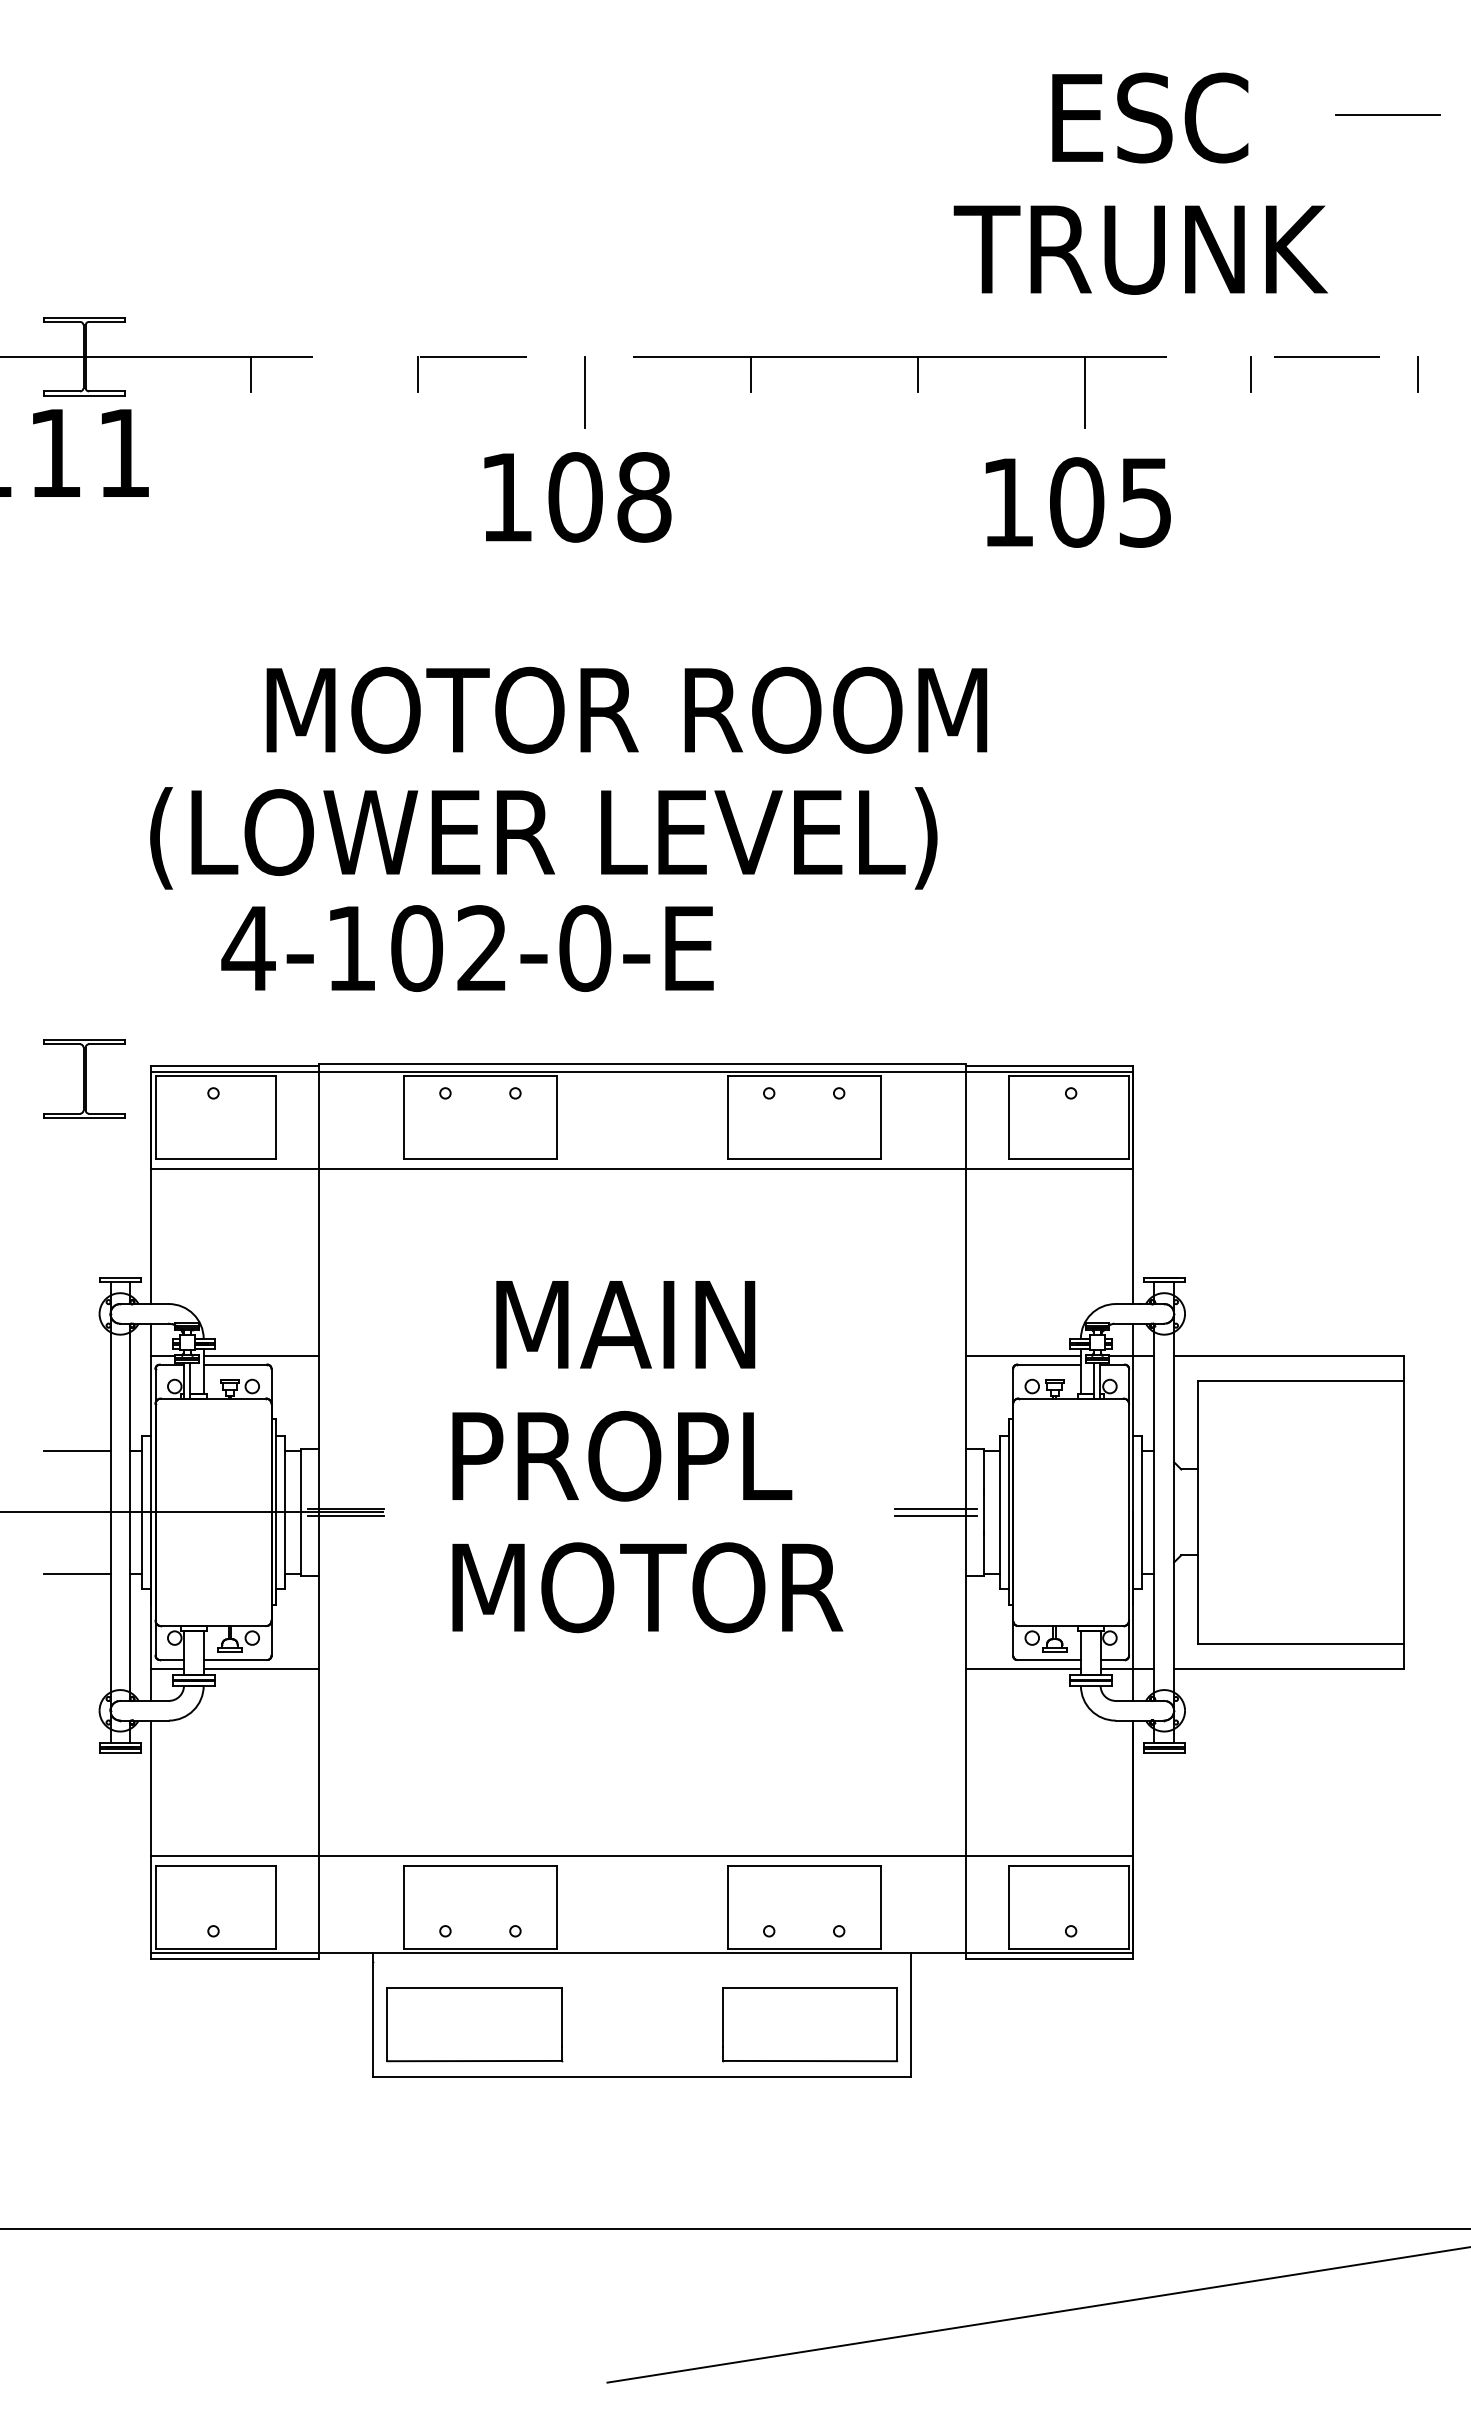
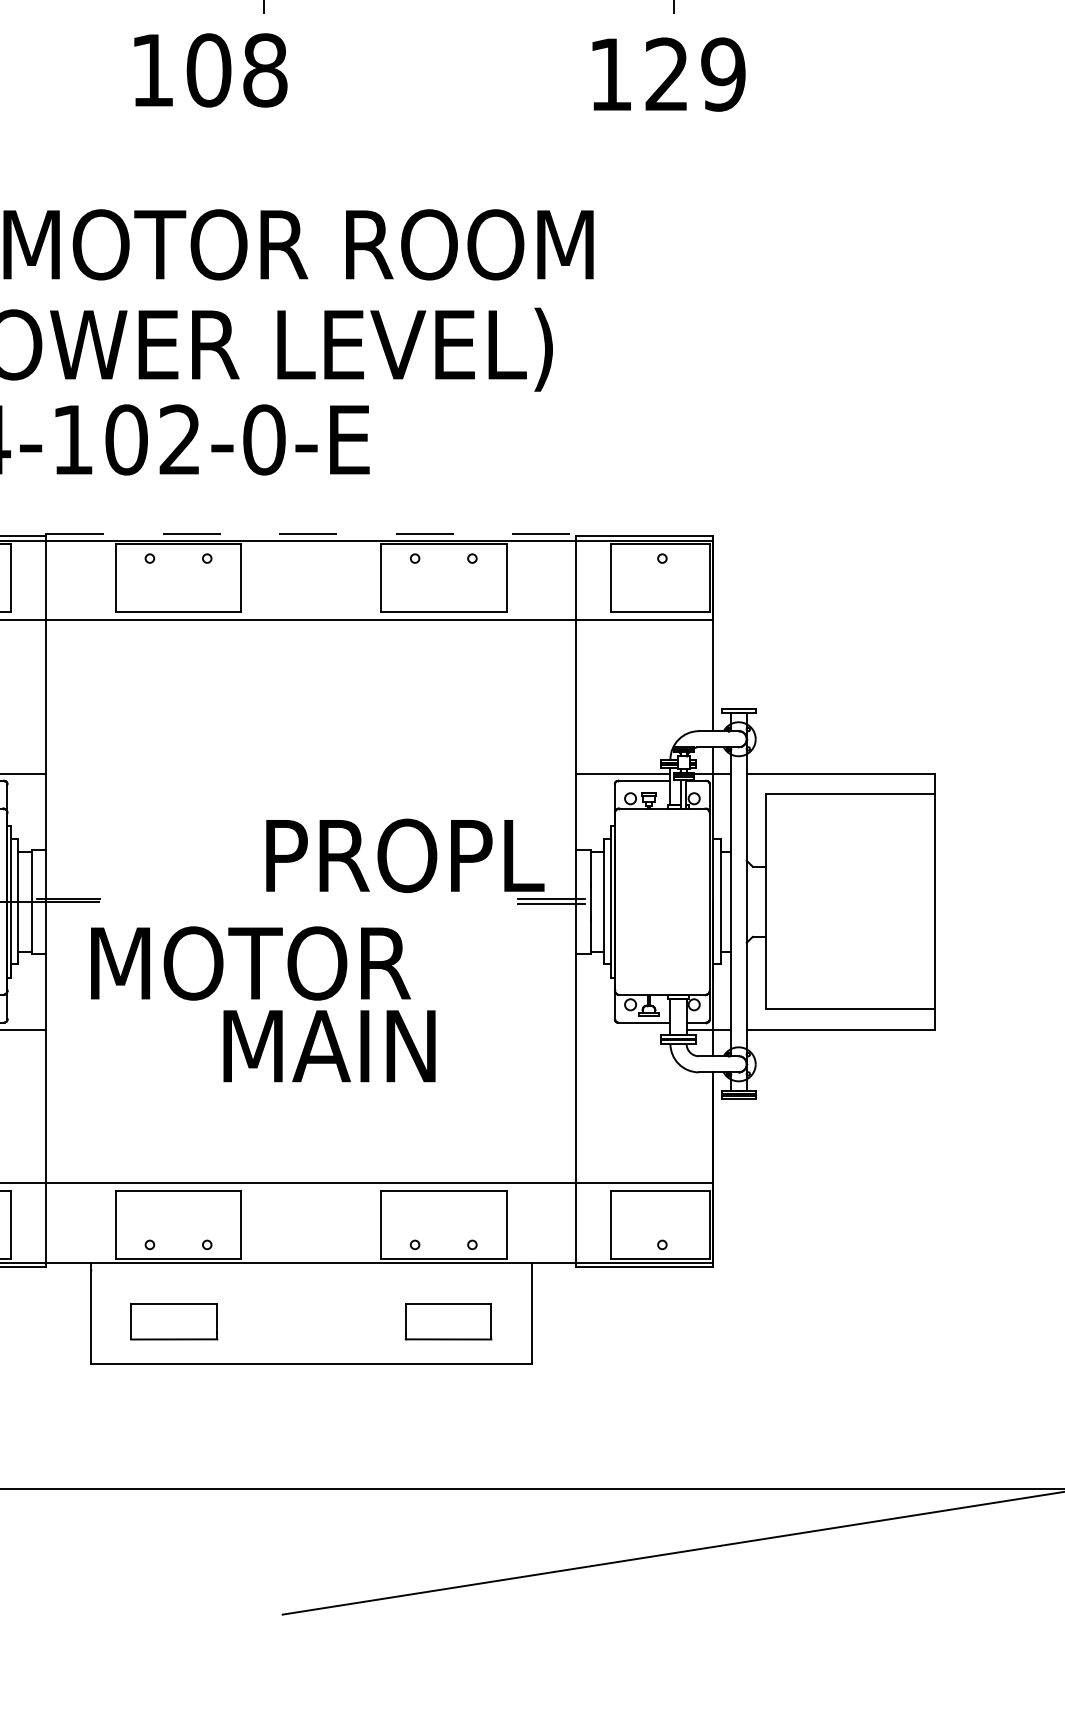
text: (577, 497) -> (210, 70), moved
text: (1111, 502) -> (695, 74), 105 -> 129
line: (642, 1063) -> (311, 534), solid -> dashed
text: (625, 1324) -> (329, 1046), moved
text: (622, 1455) -> (405, 855), moved
line: (345, 1515) -> (68, 904), removed
text: (647, 1587) -> (250, 963), moved
line: (1023, 1668) -> (623, 1029), removed
part: (474, 2024) -> (173, 1321), size x0.6
part: (809, 2024) -> (448, 1321), size x0.6

